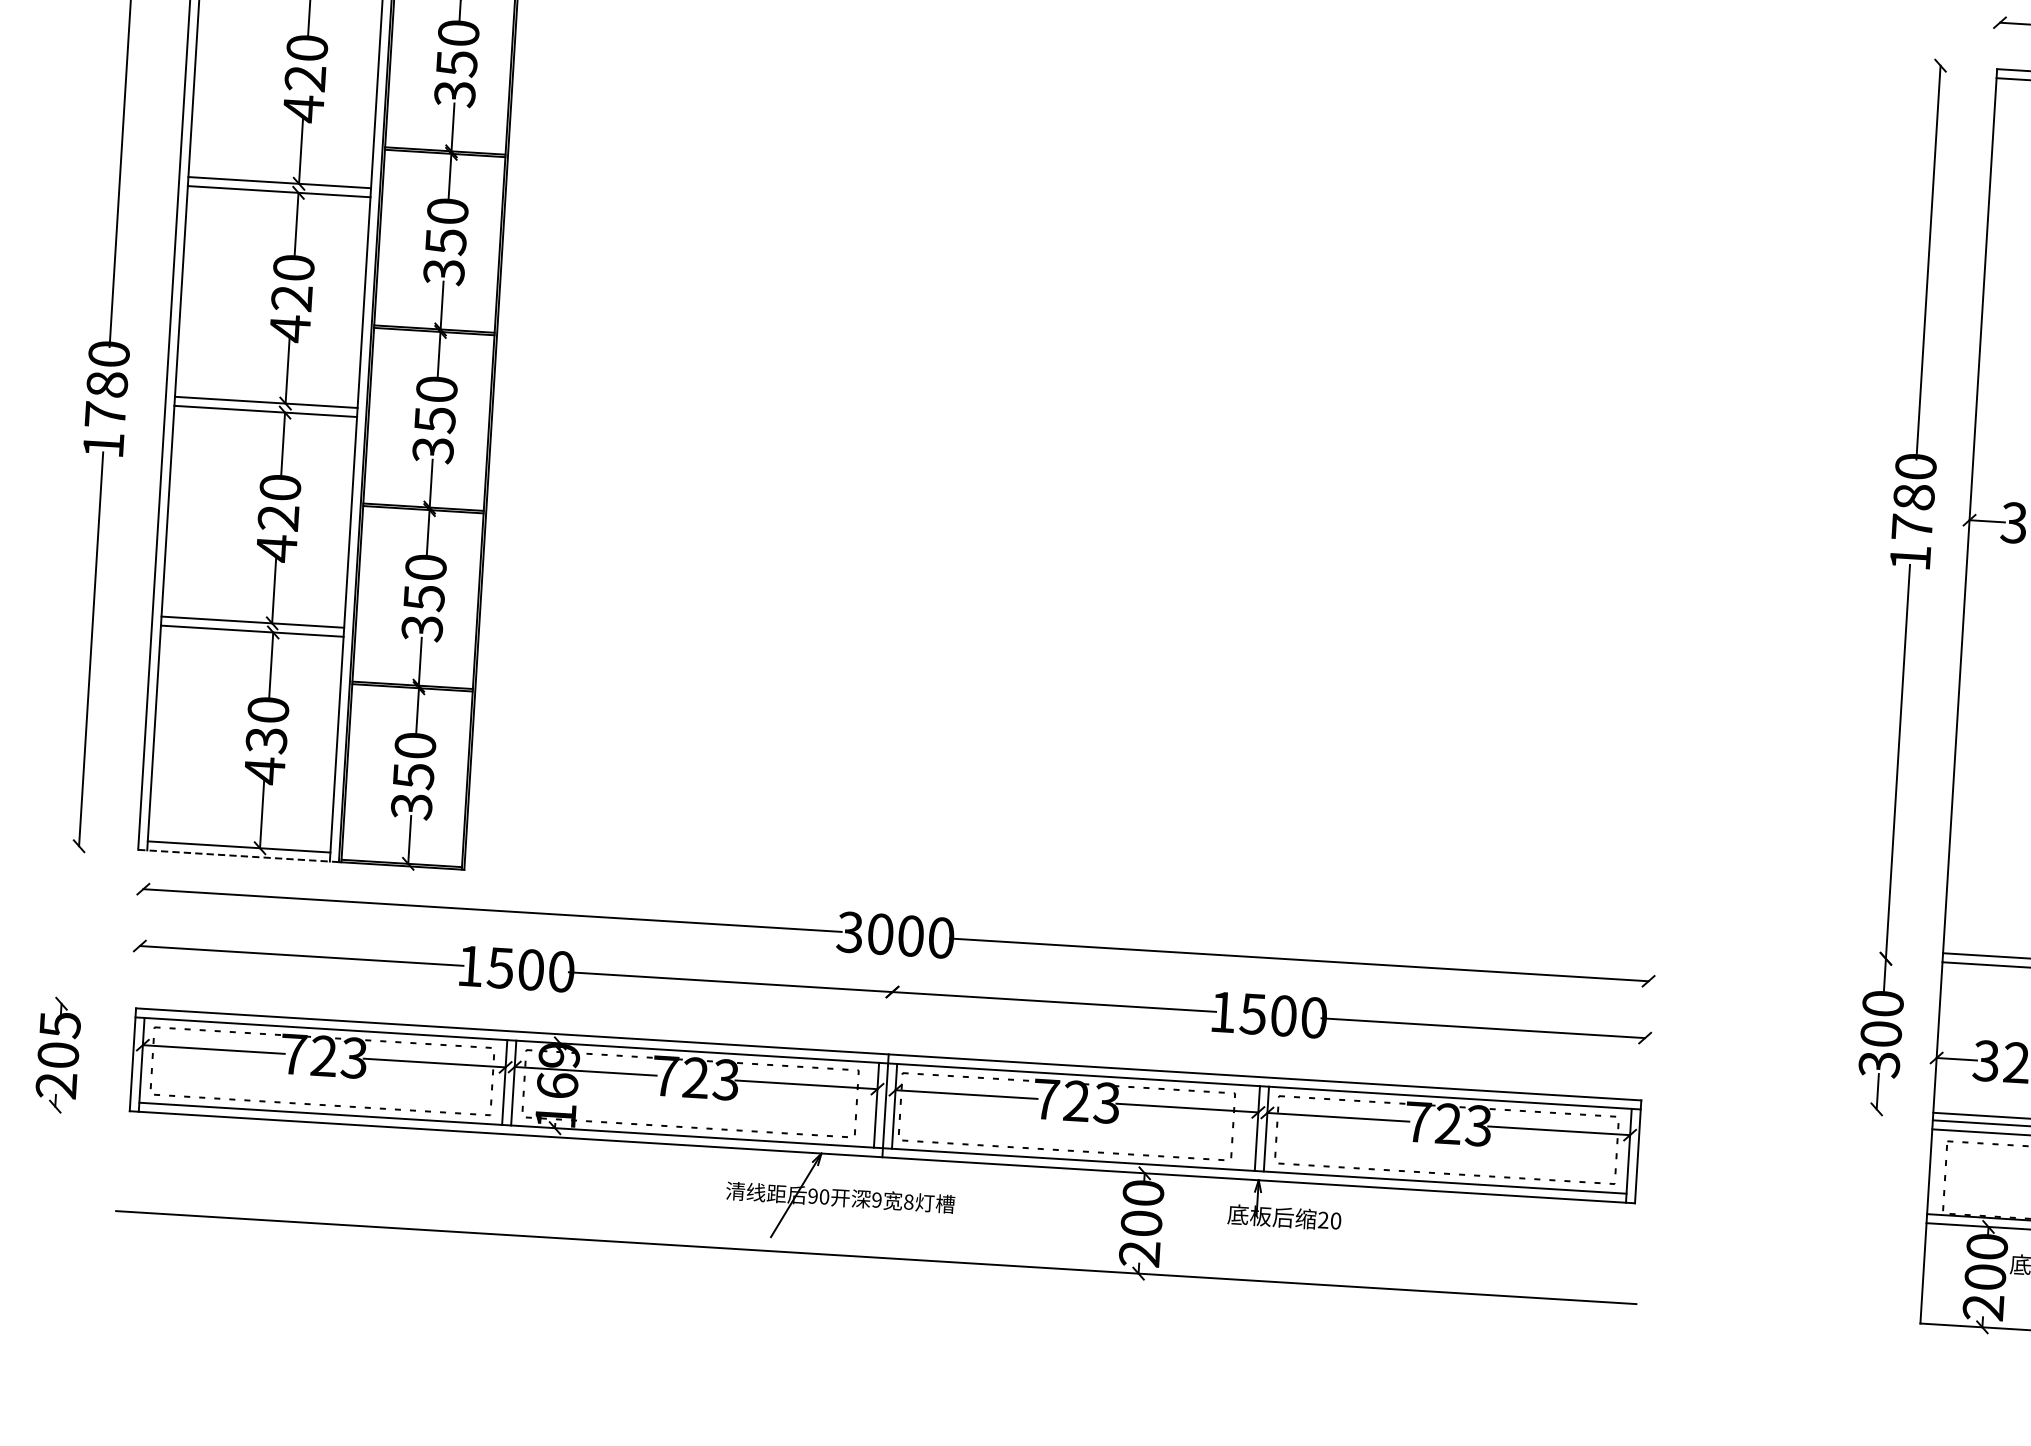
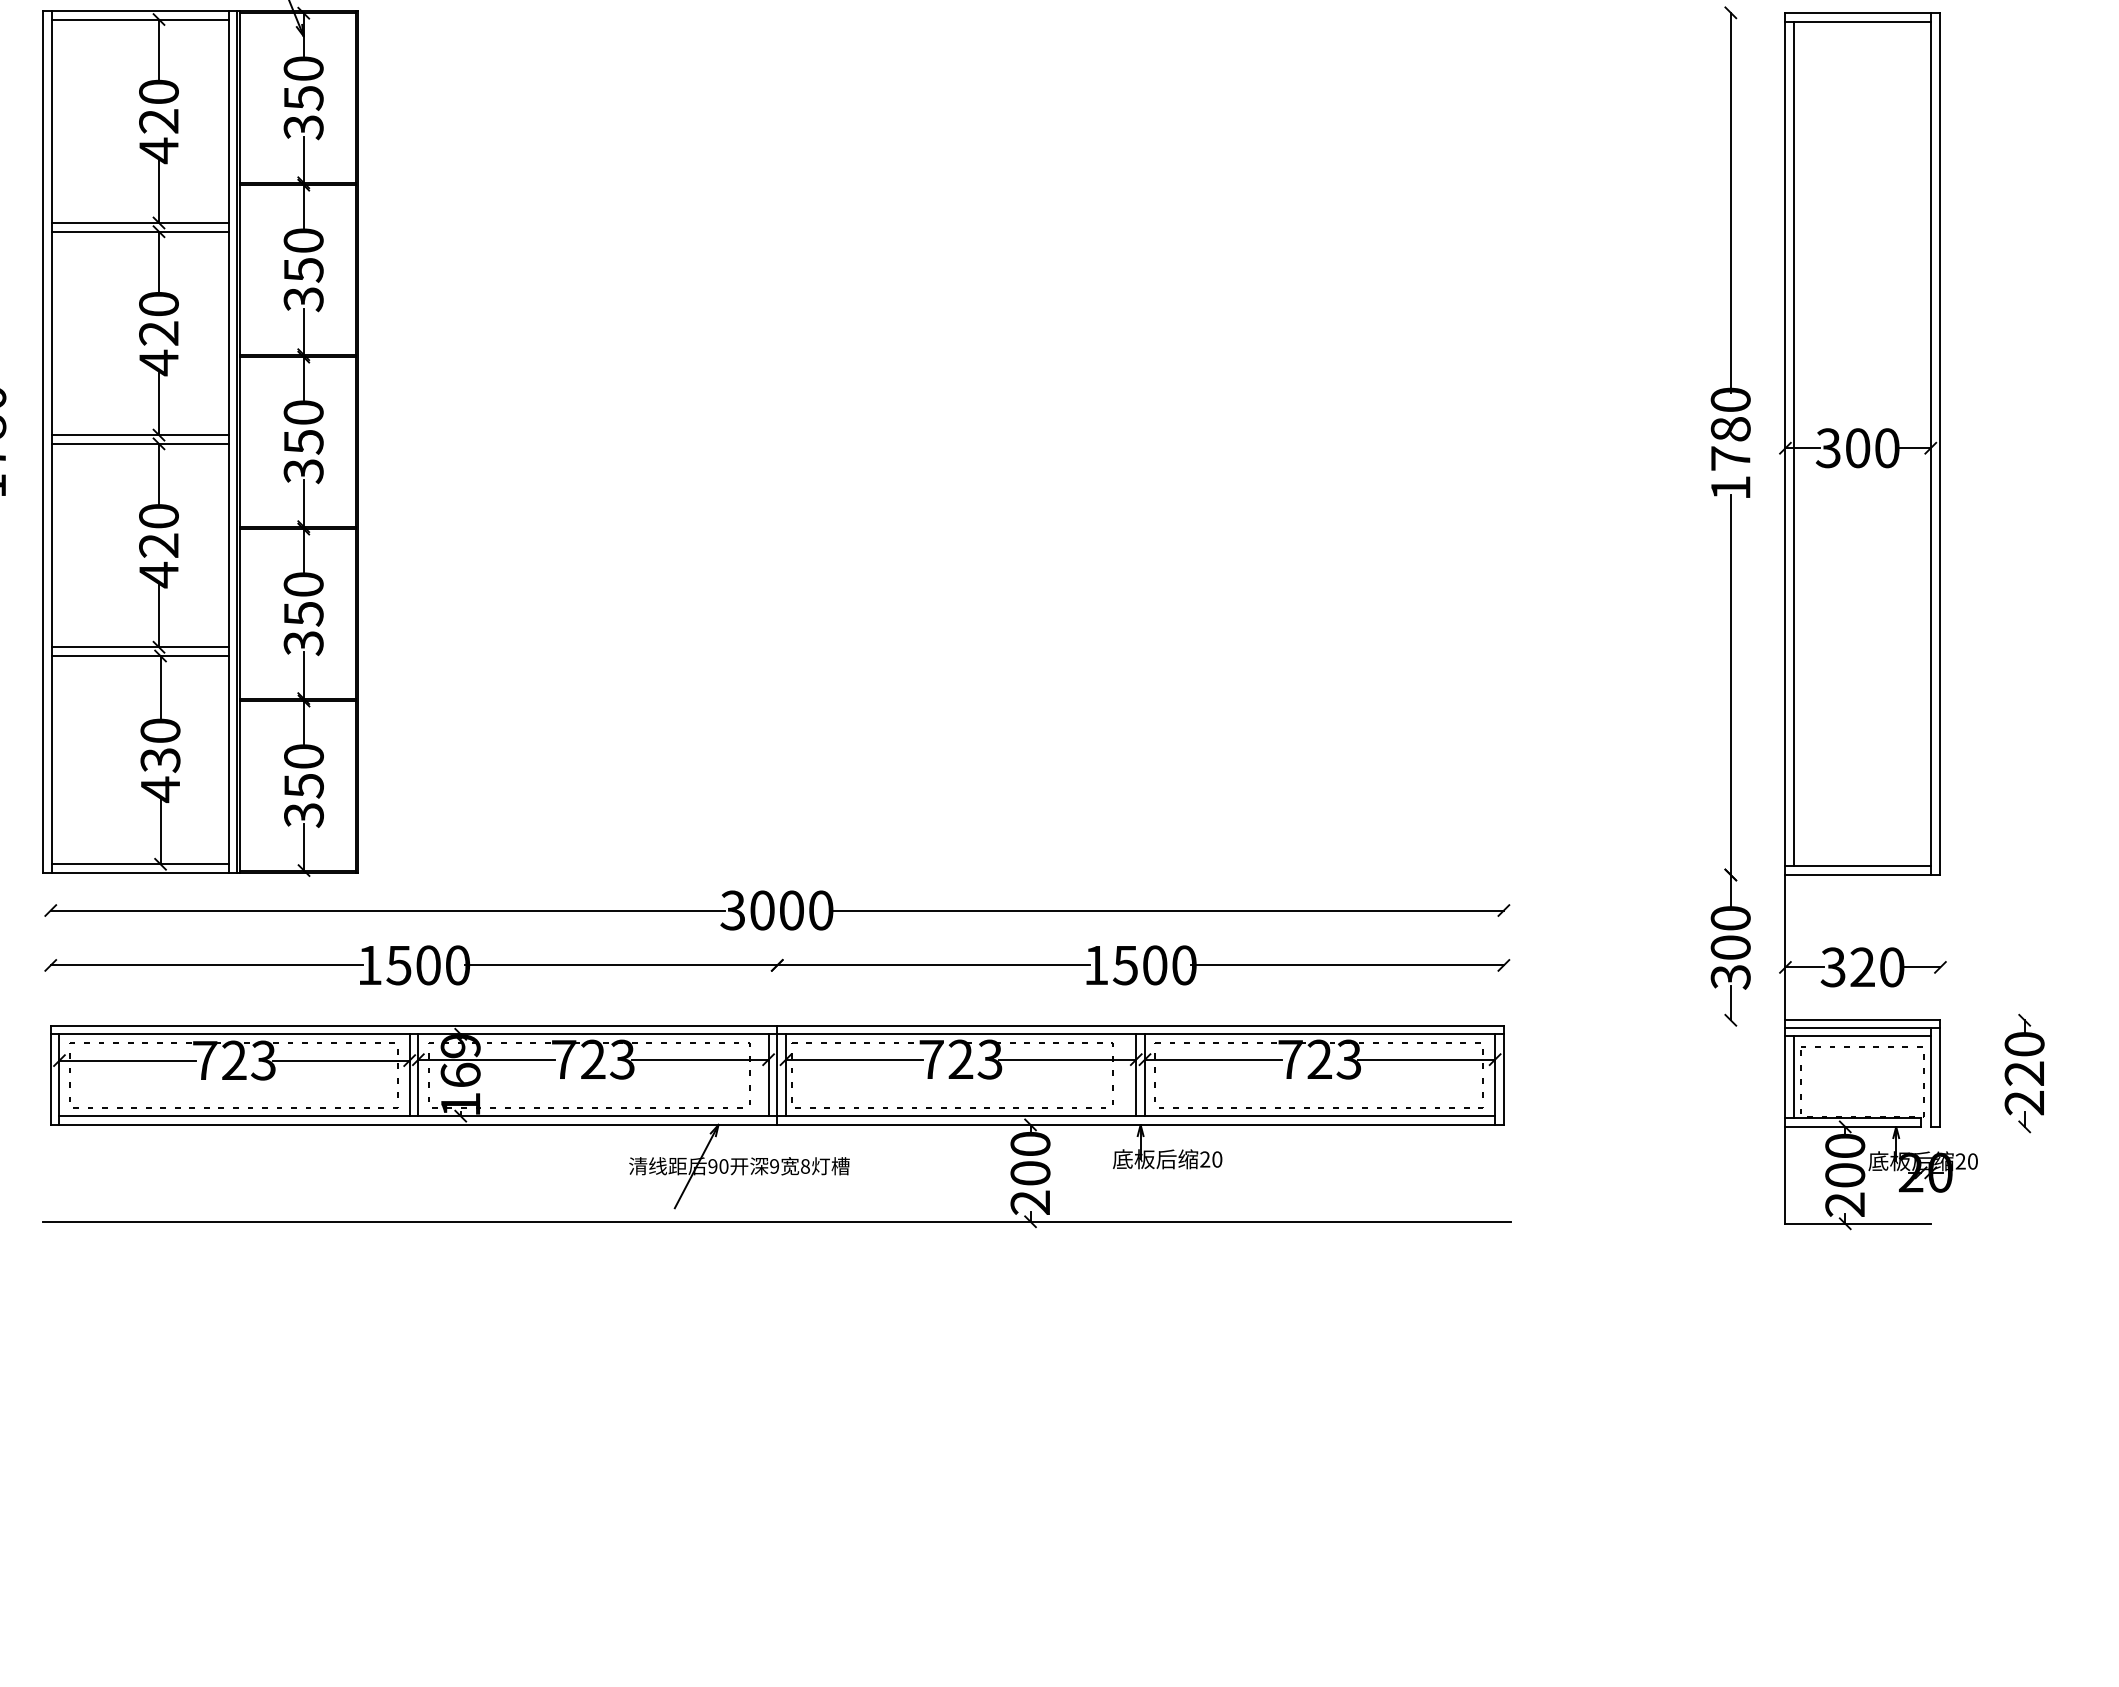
line: (1979, 515) -> (1794, 443), added
line: (238, 856) -> (140, 873), dashed -> solid
line: (1939, 1172) -> (1794, 1077), added

